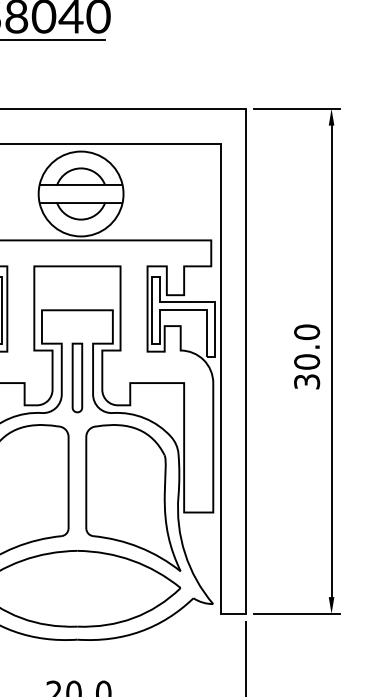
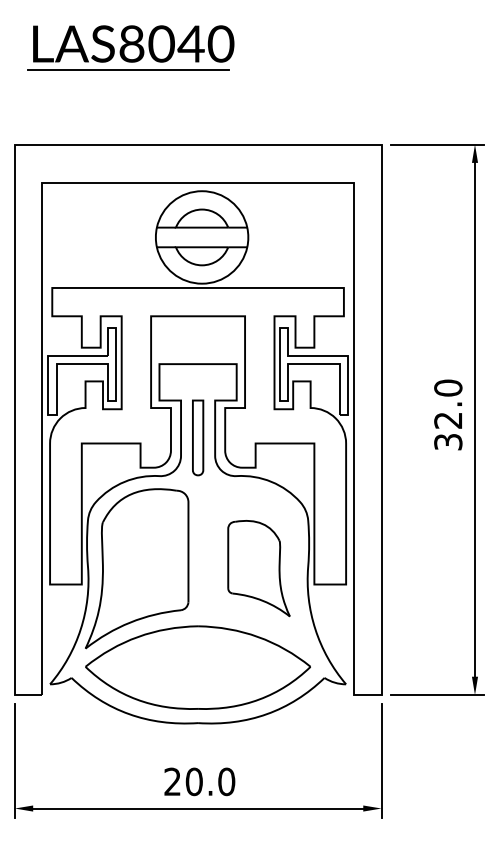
text: (307, 361) -> (448, 420), 30.0 -> 32.0
part: (132, 497) -> (258, 568), size x0.6

